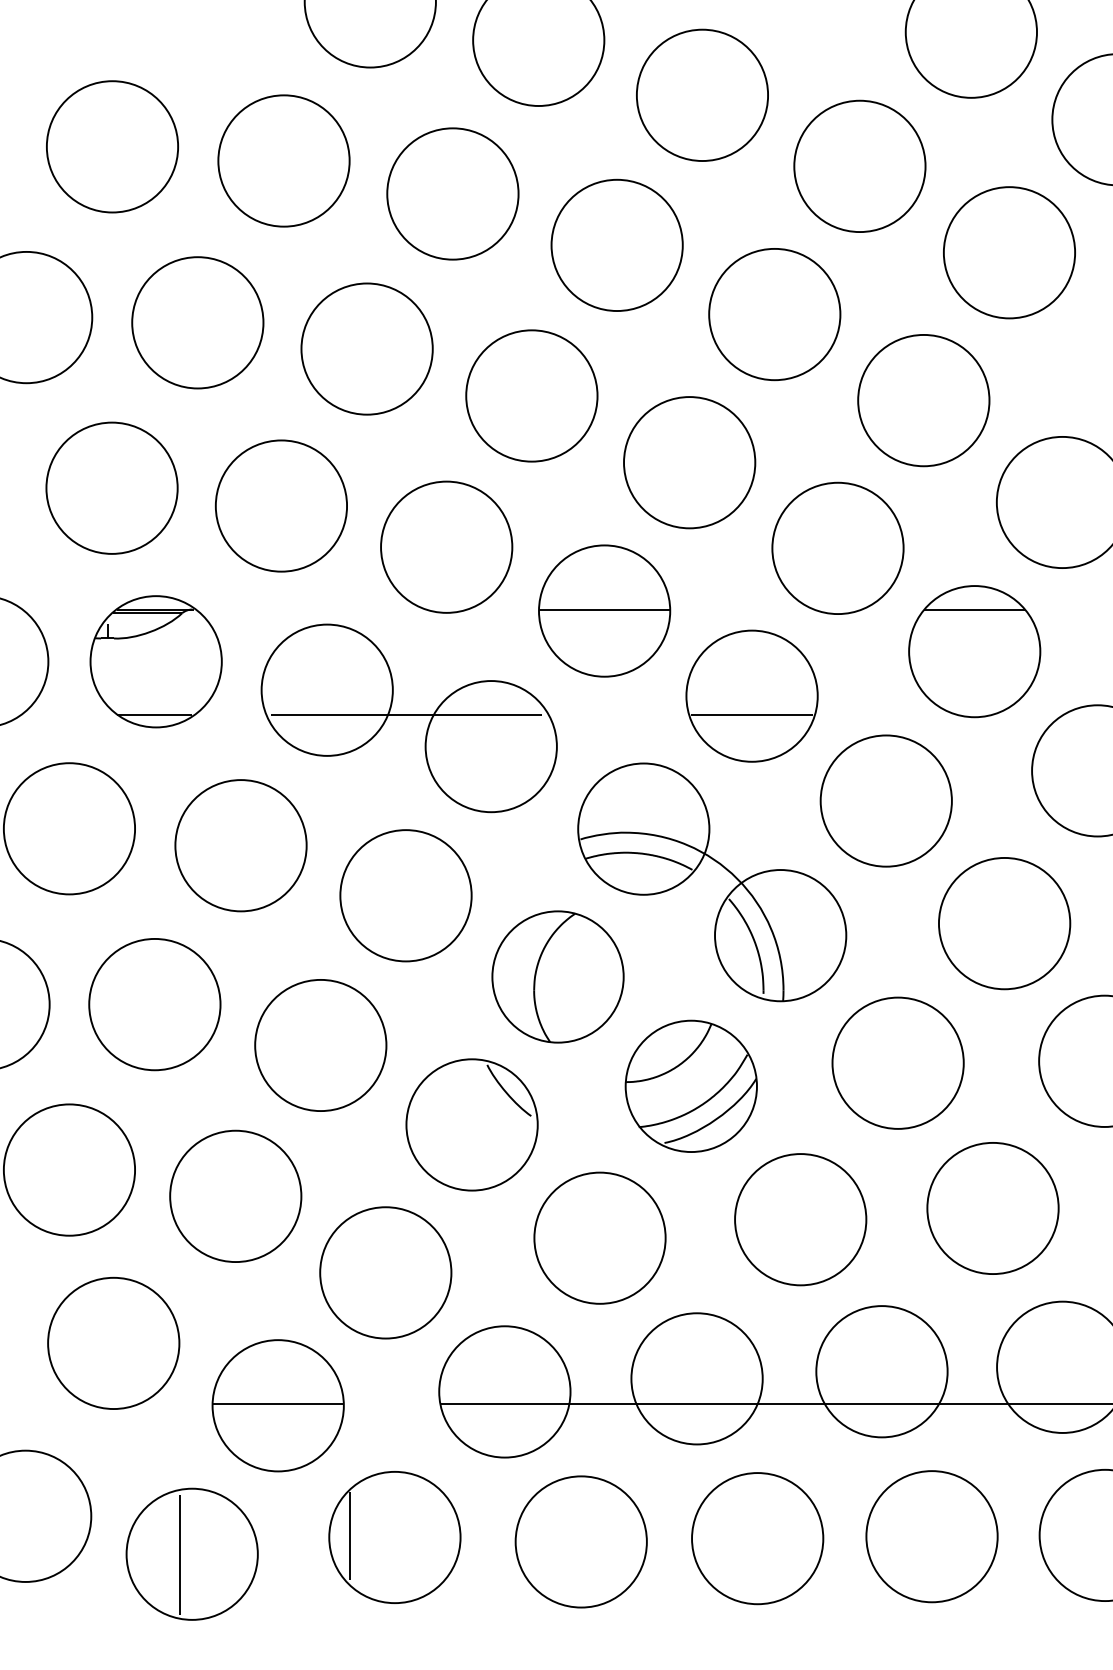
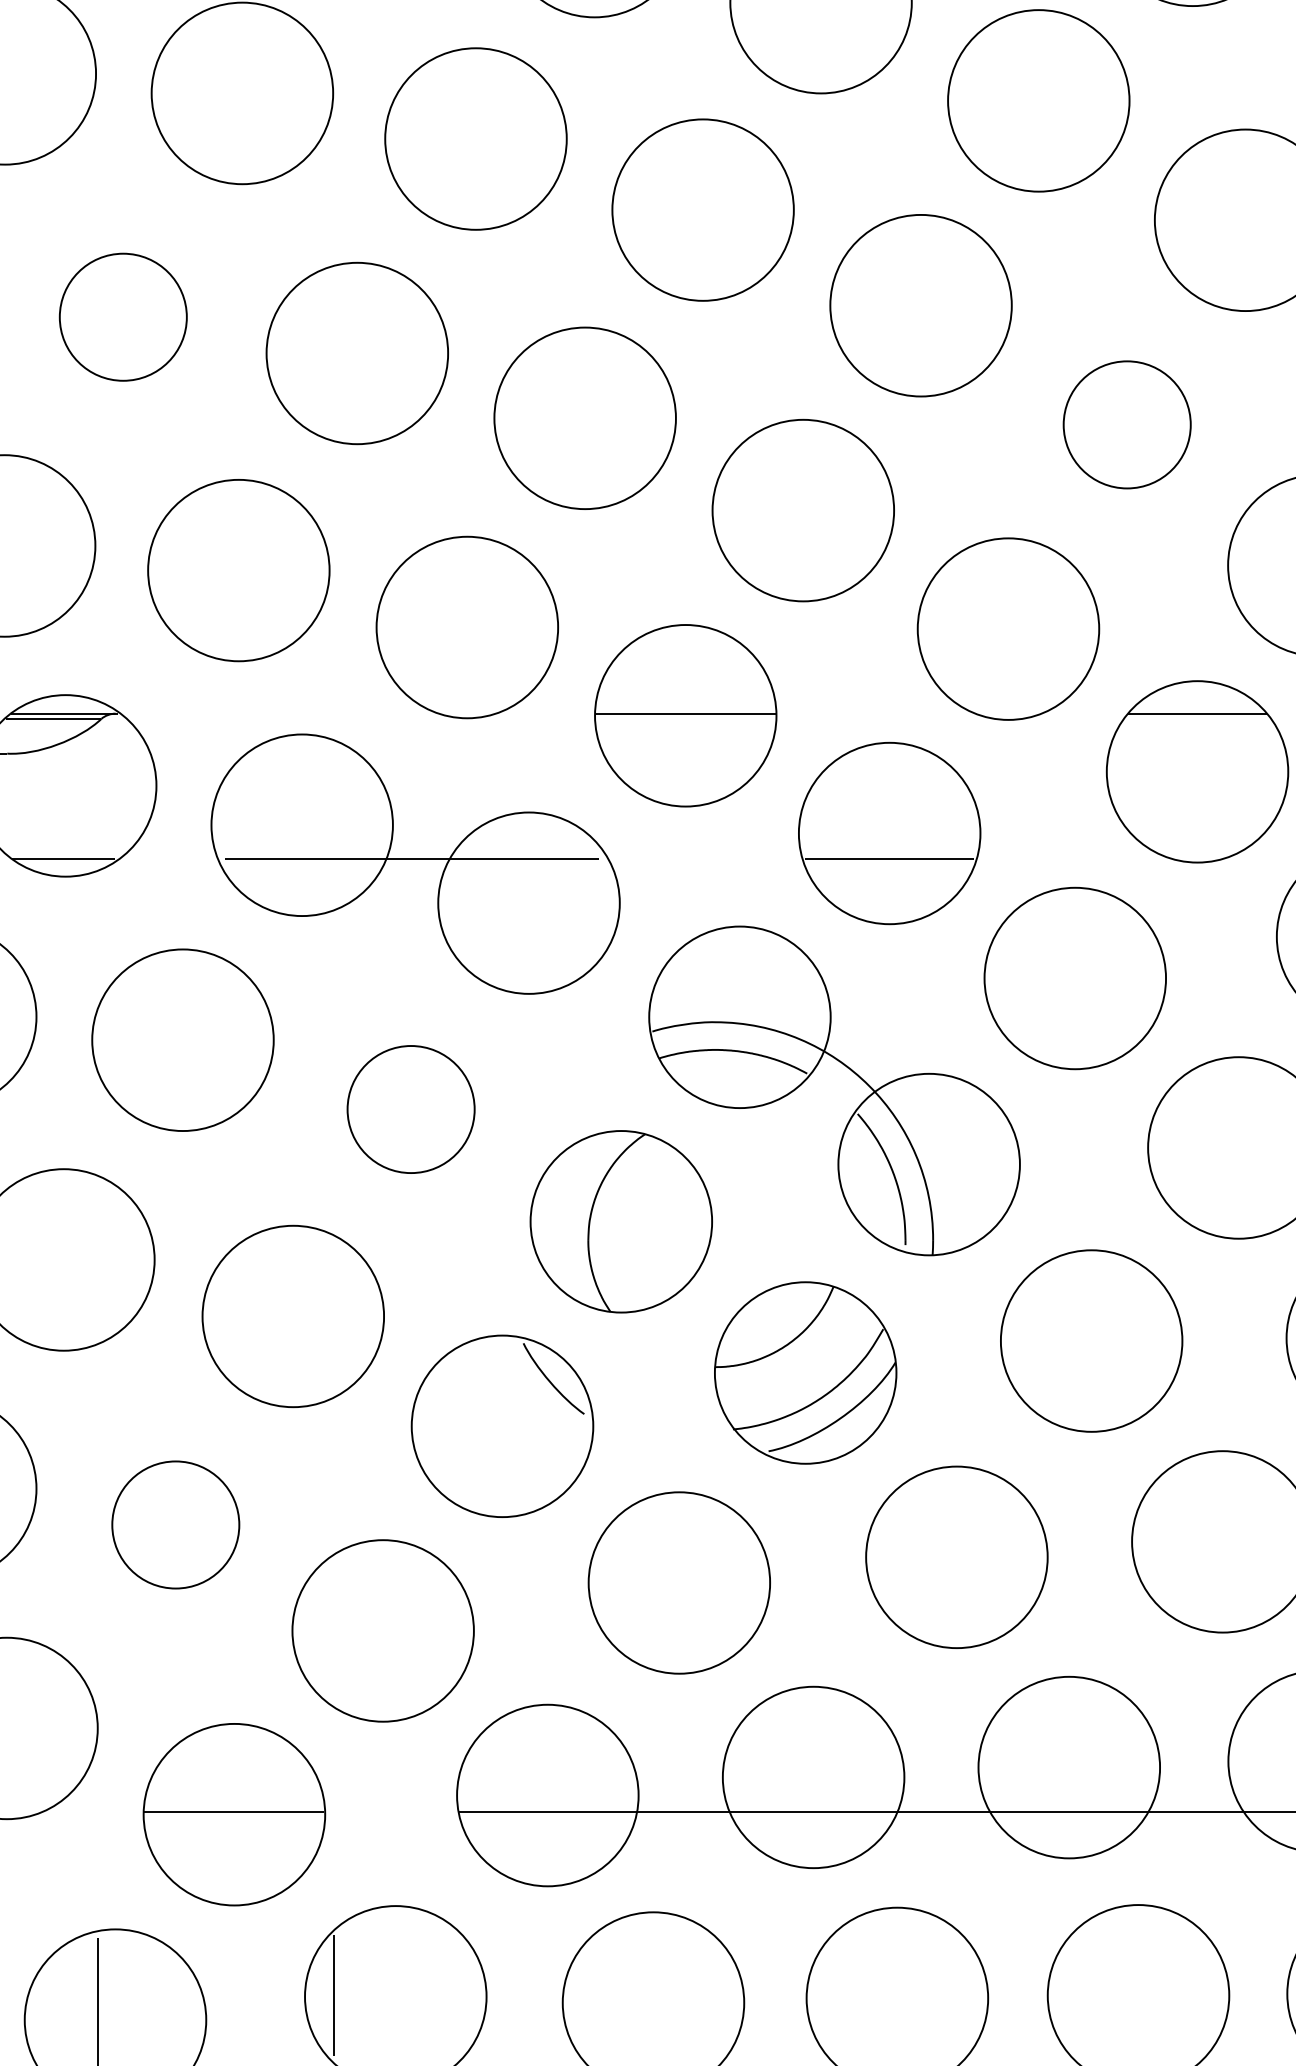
part: (197, 322) -> (122, 316), size x0.7
part: (923, 400) -> (1126, 424), size x0.7
part: (405, 895) -> (410, 1109), size x0.7
part: (235, 1195) -> (175, 1523), size x0.7

